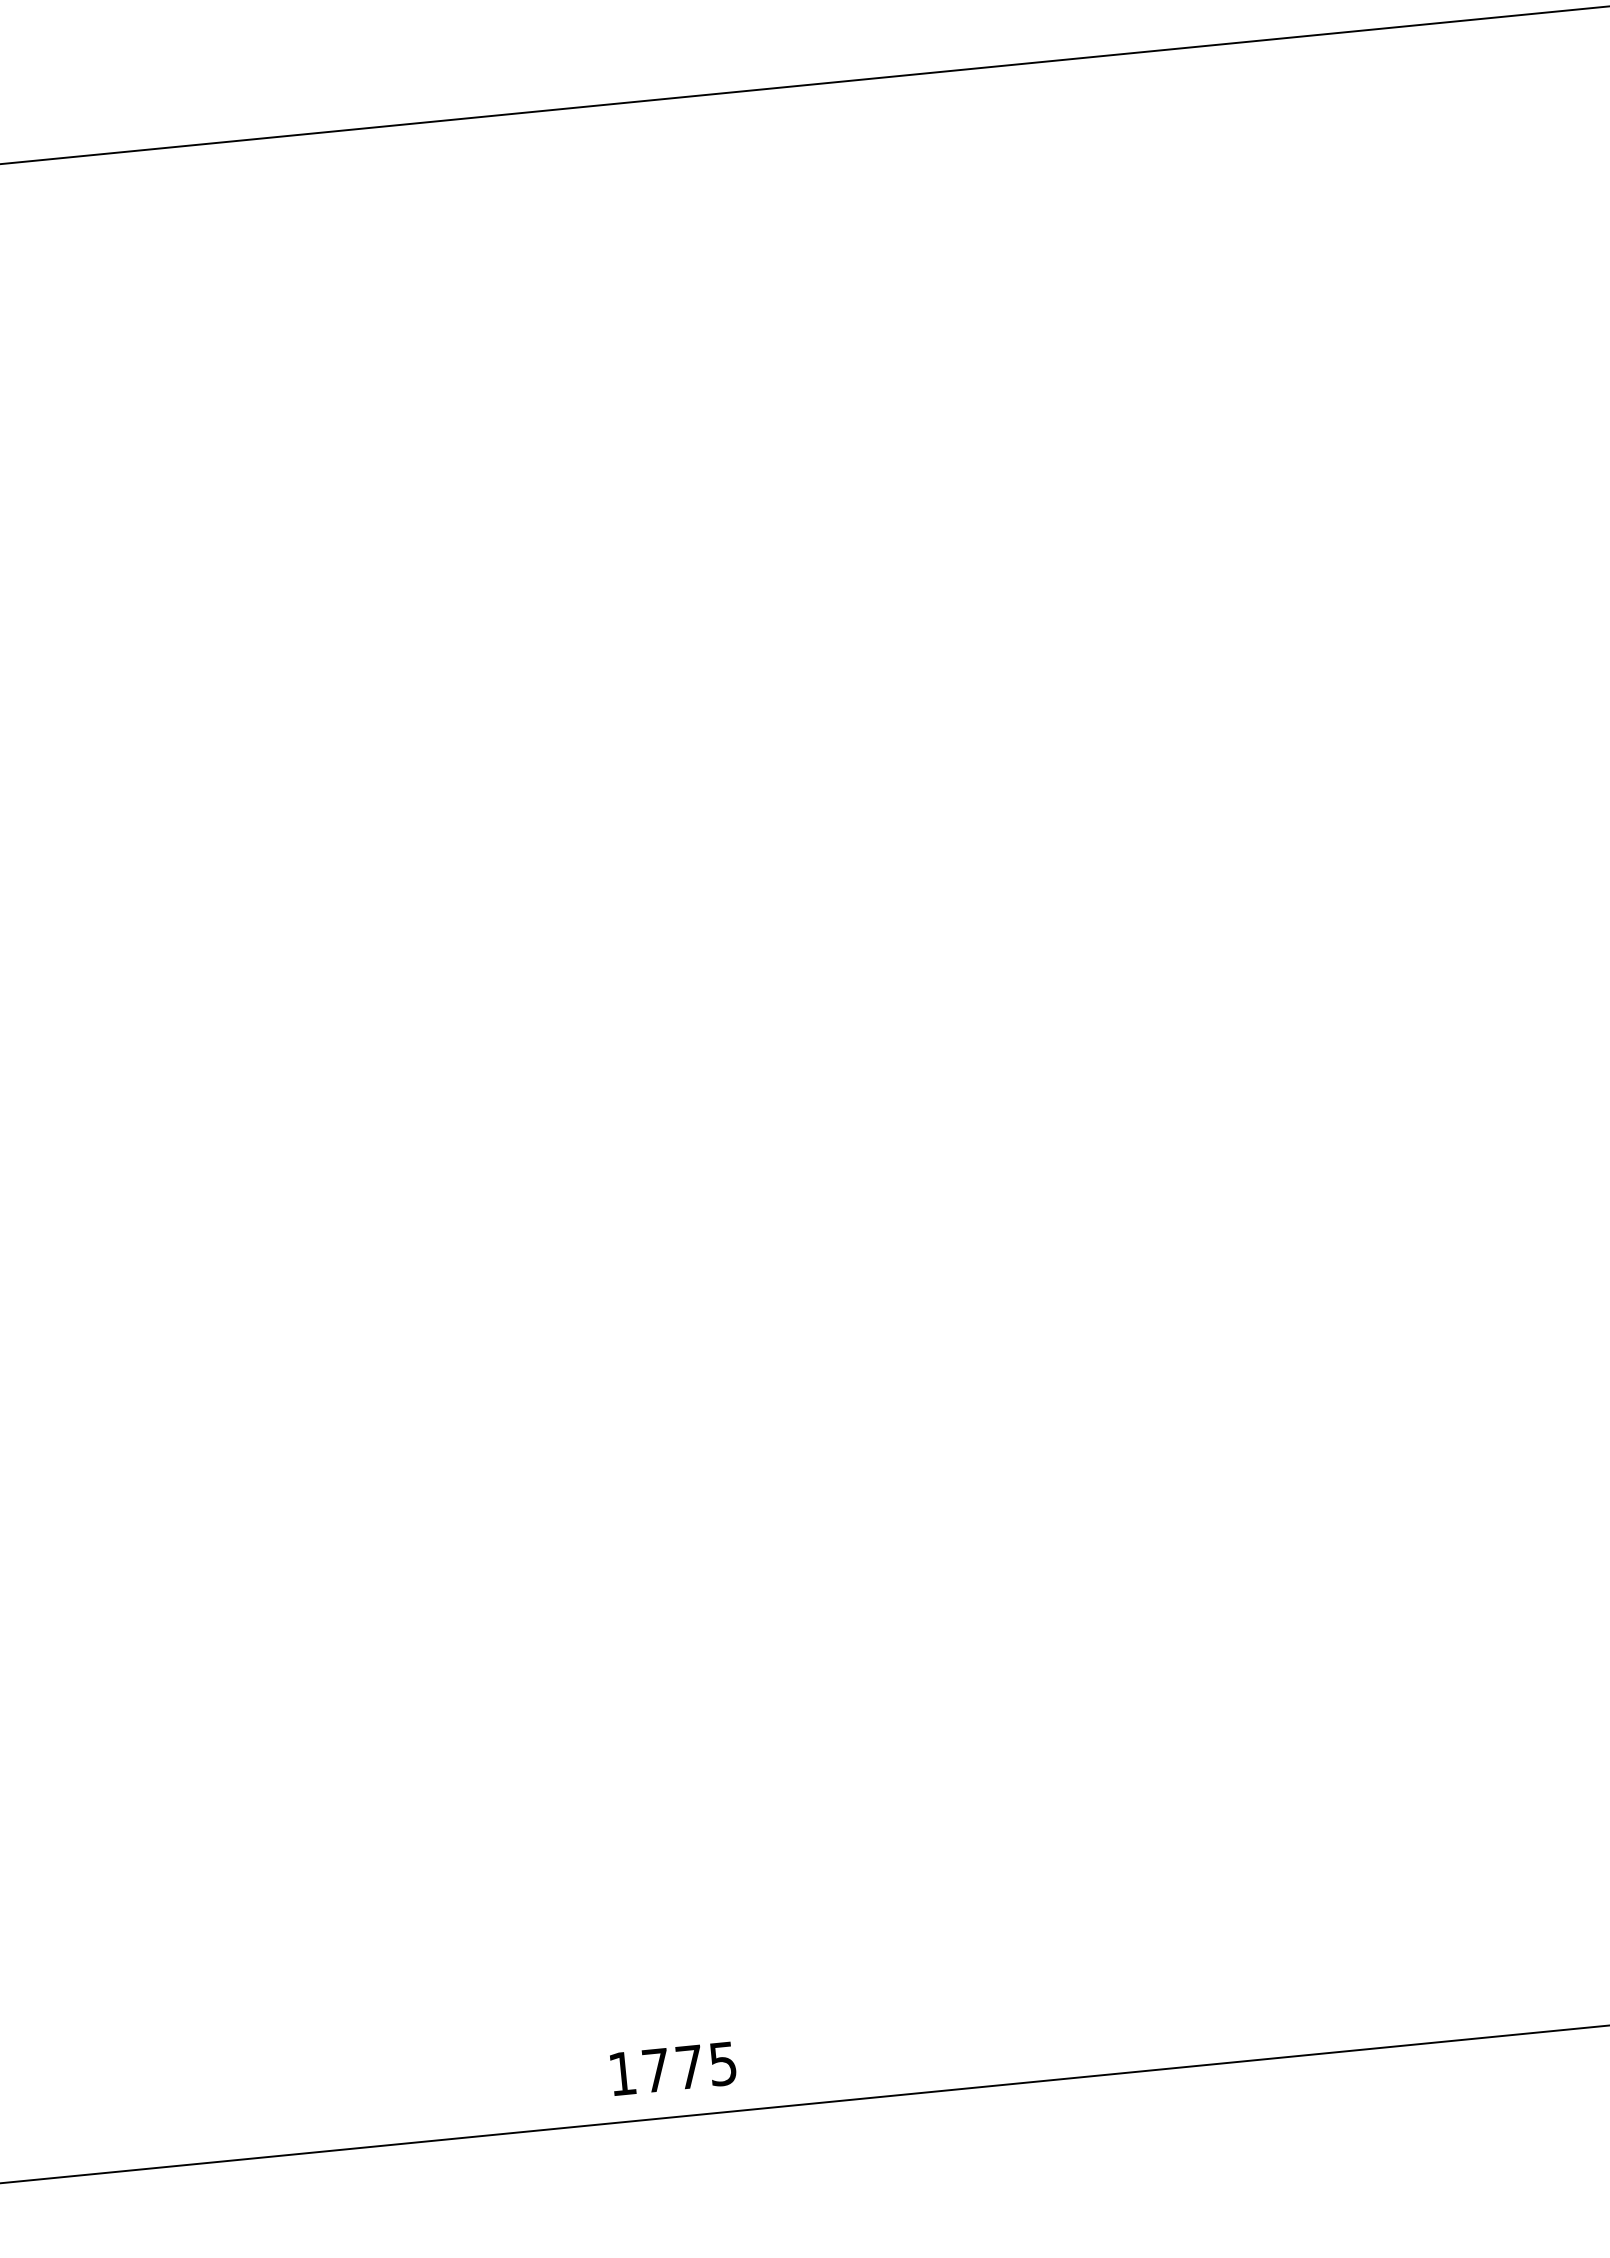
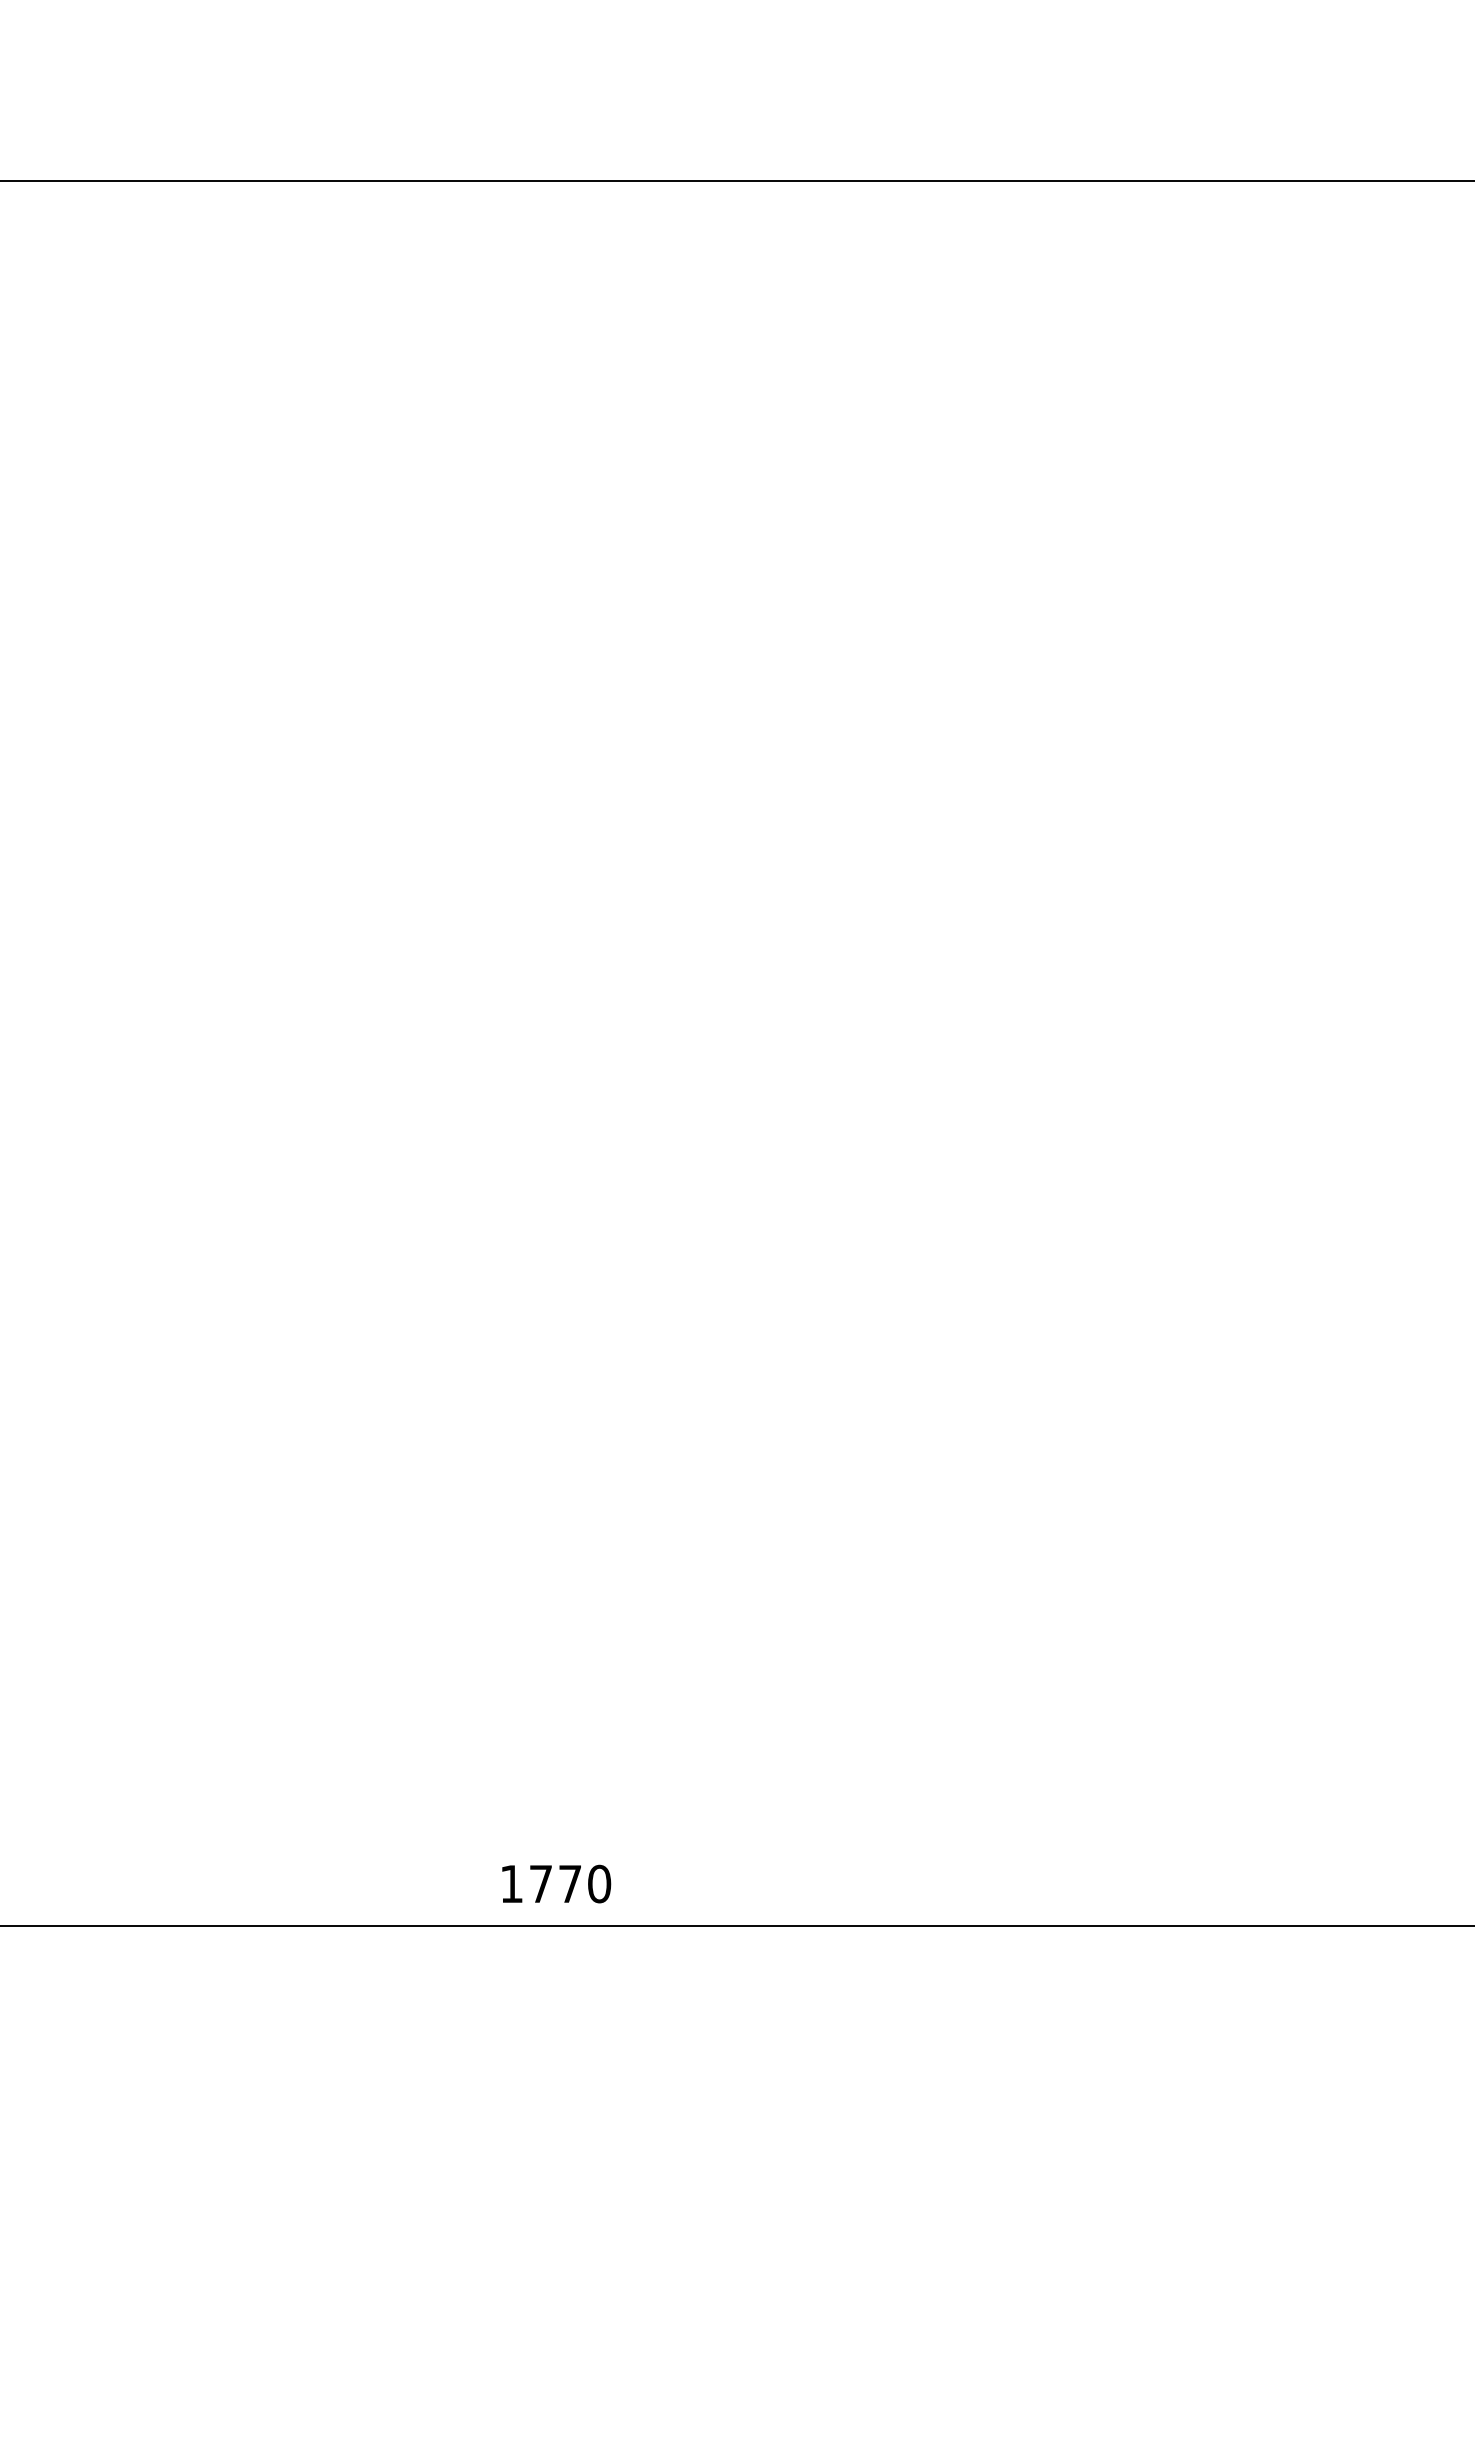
text: (723, 2063) -> (599, 1883), 1775 -> 1770

